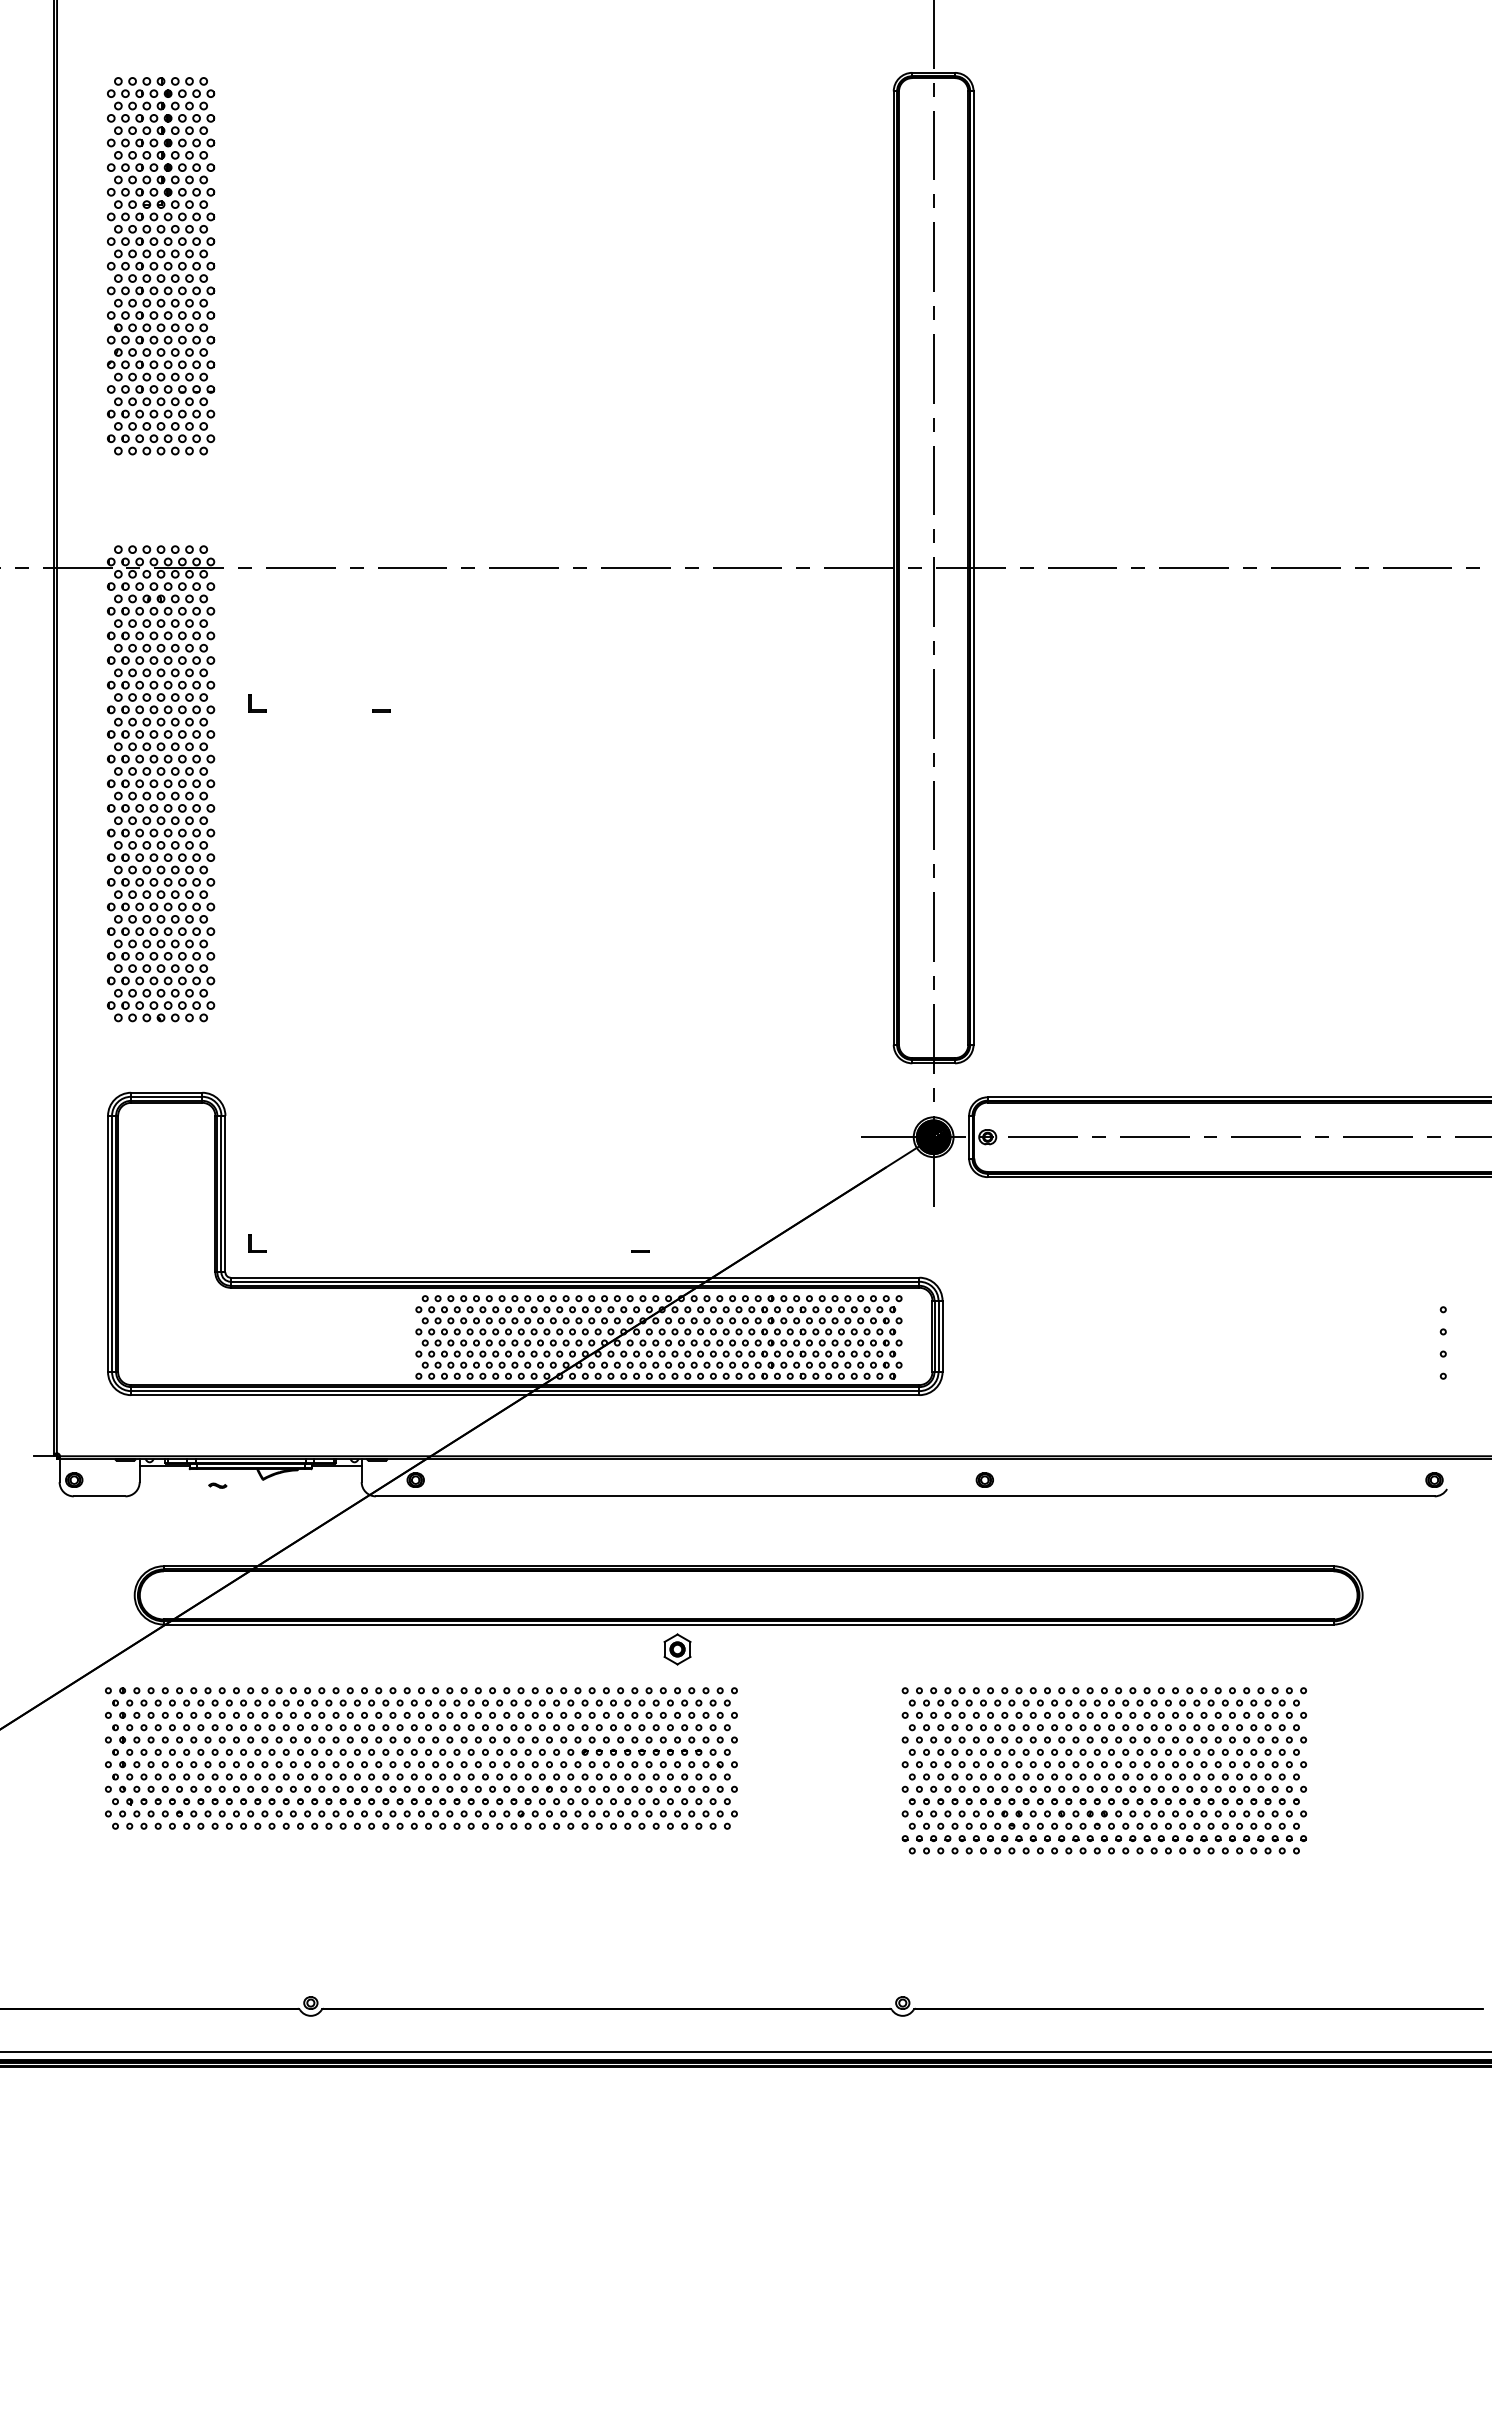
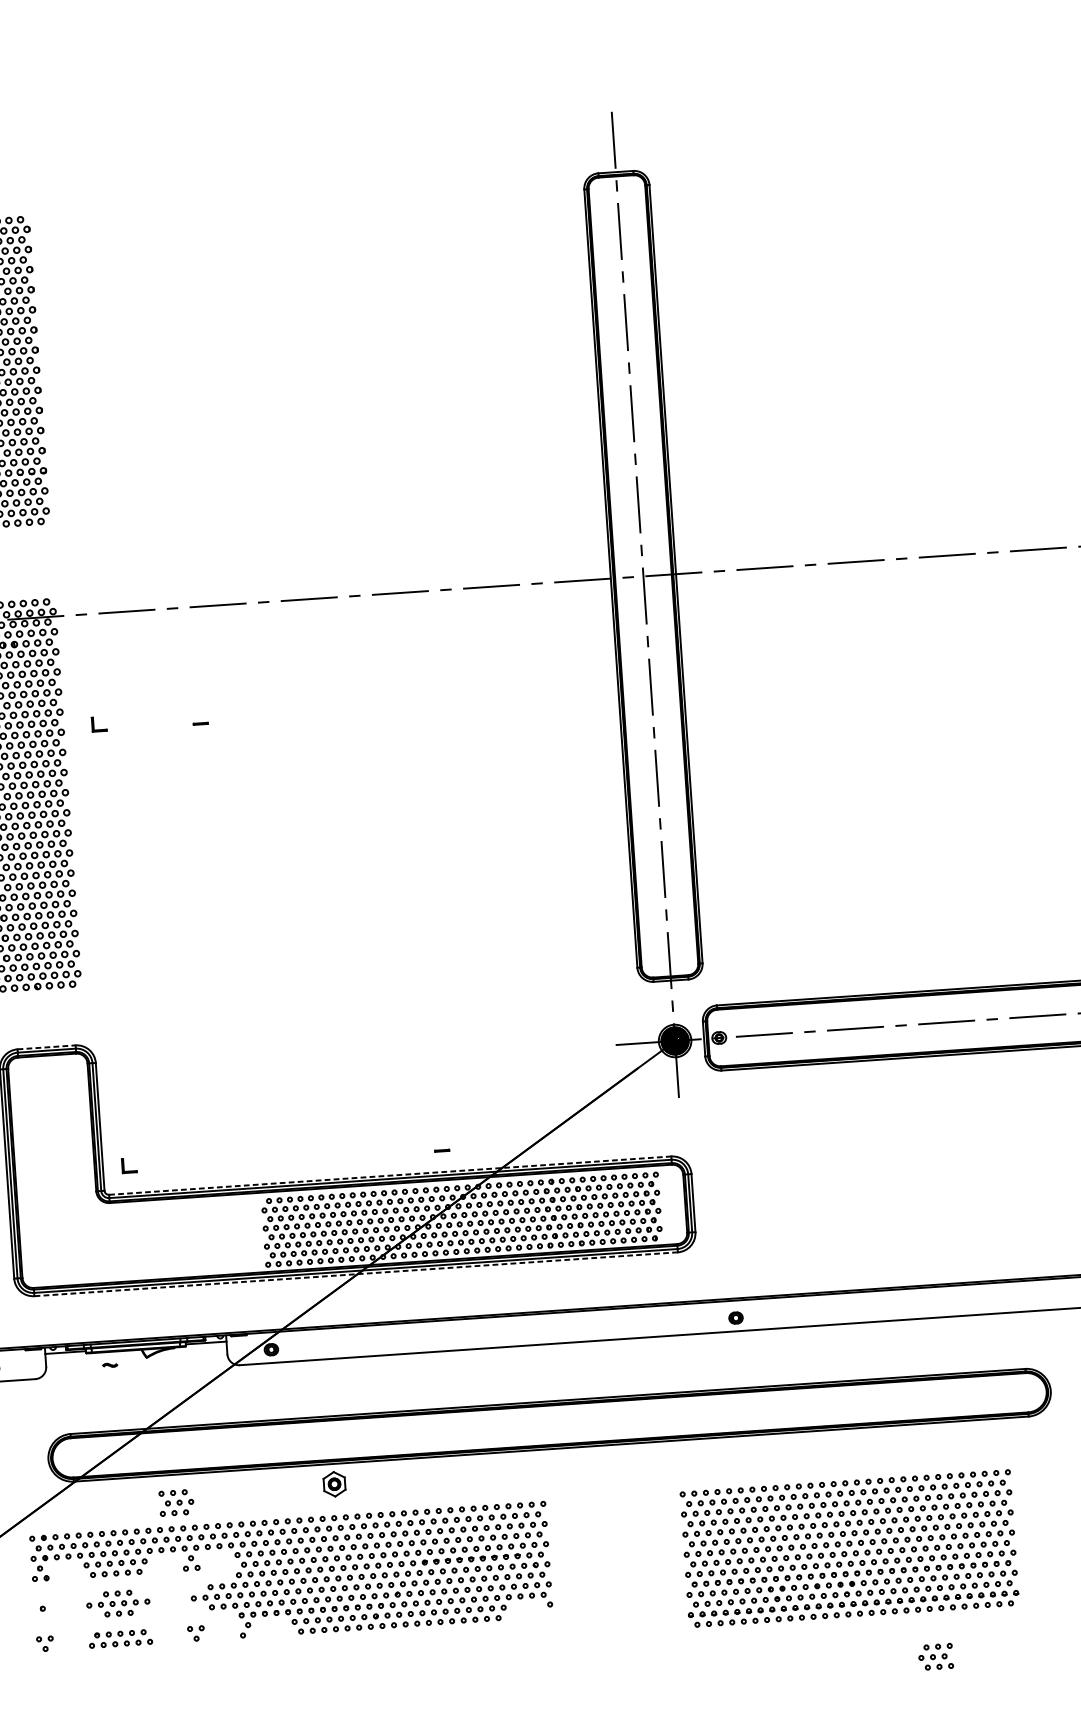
line: (166, 1092) -> (46, 1047), solid -> dashed
line: (575, 1277) -> (390, 1175), solid -> dashed
line: (524, 1395) -> (355, 1274), solid -> dashed
part: (677, 1649) -> (334, 1484), moved
part: (287, 1658) -> (176, 1502), added
part: (234, 1767) -> (139, 1594), removed
part: (392, 1819) -> (271, 1628), removed
part: (705, 1819) -> (526, 1610), removed
part: (1200, 1909) -> (935, 1656), added

